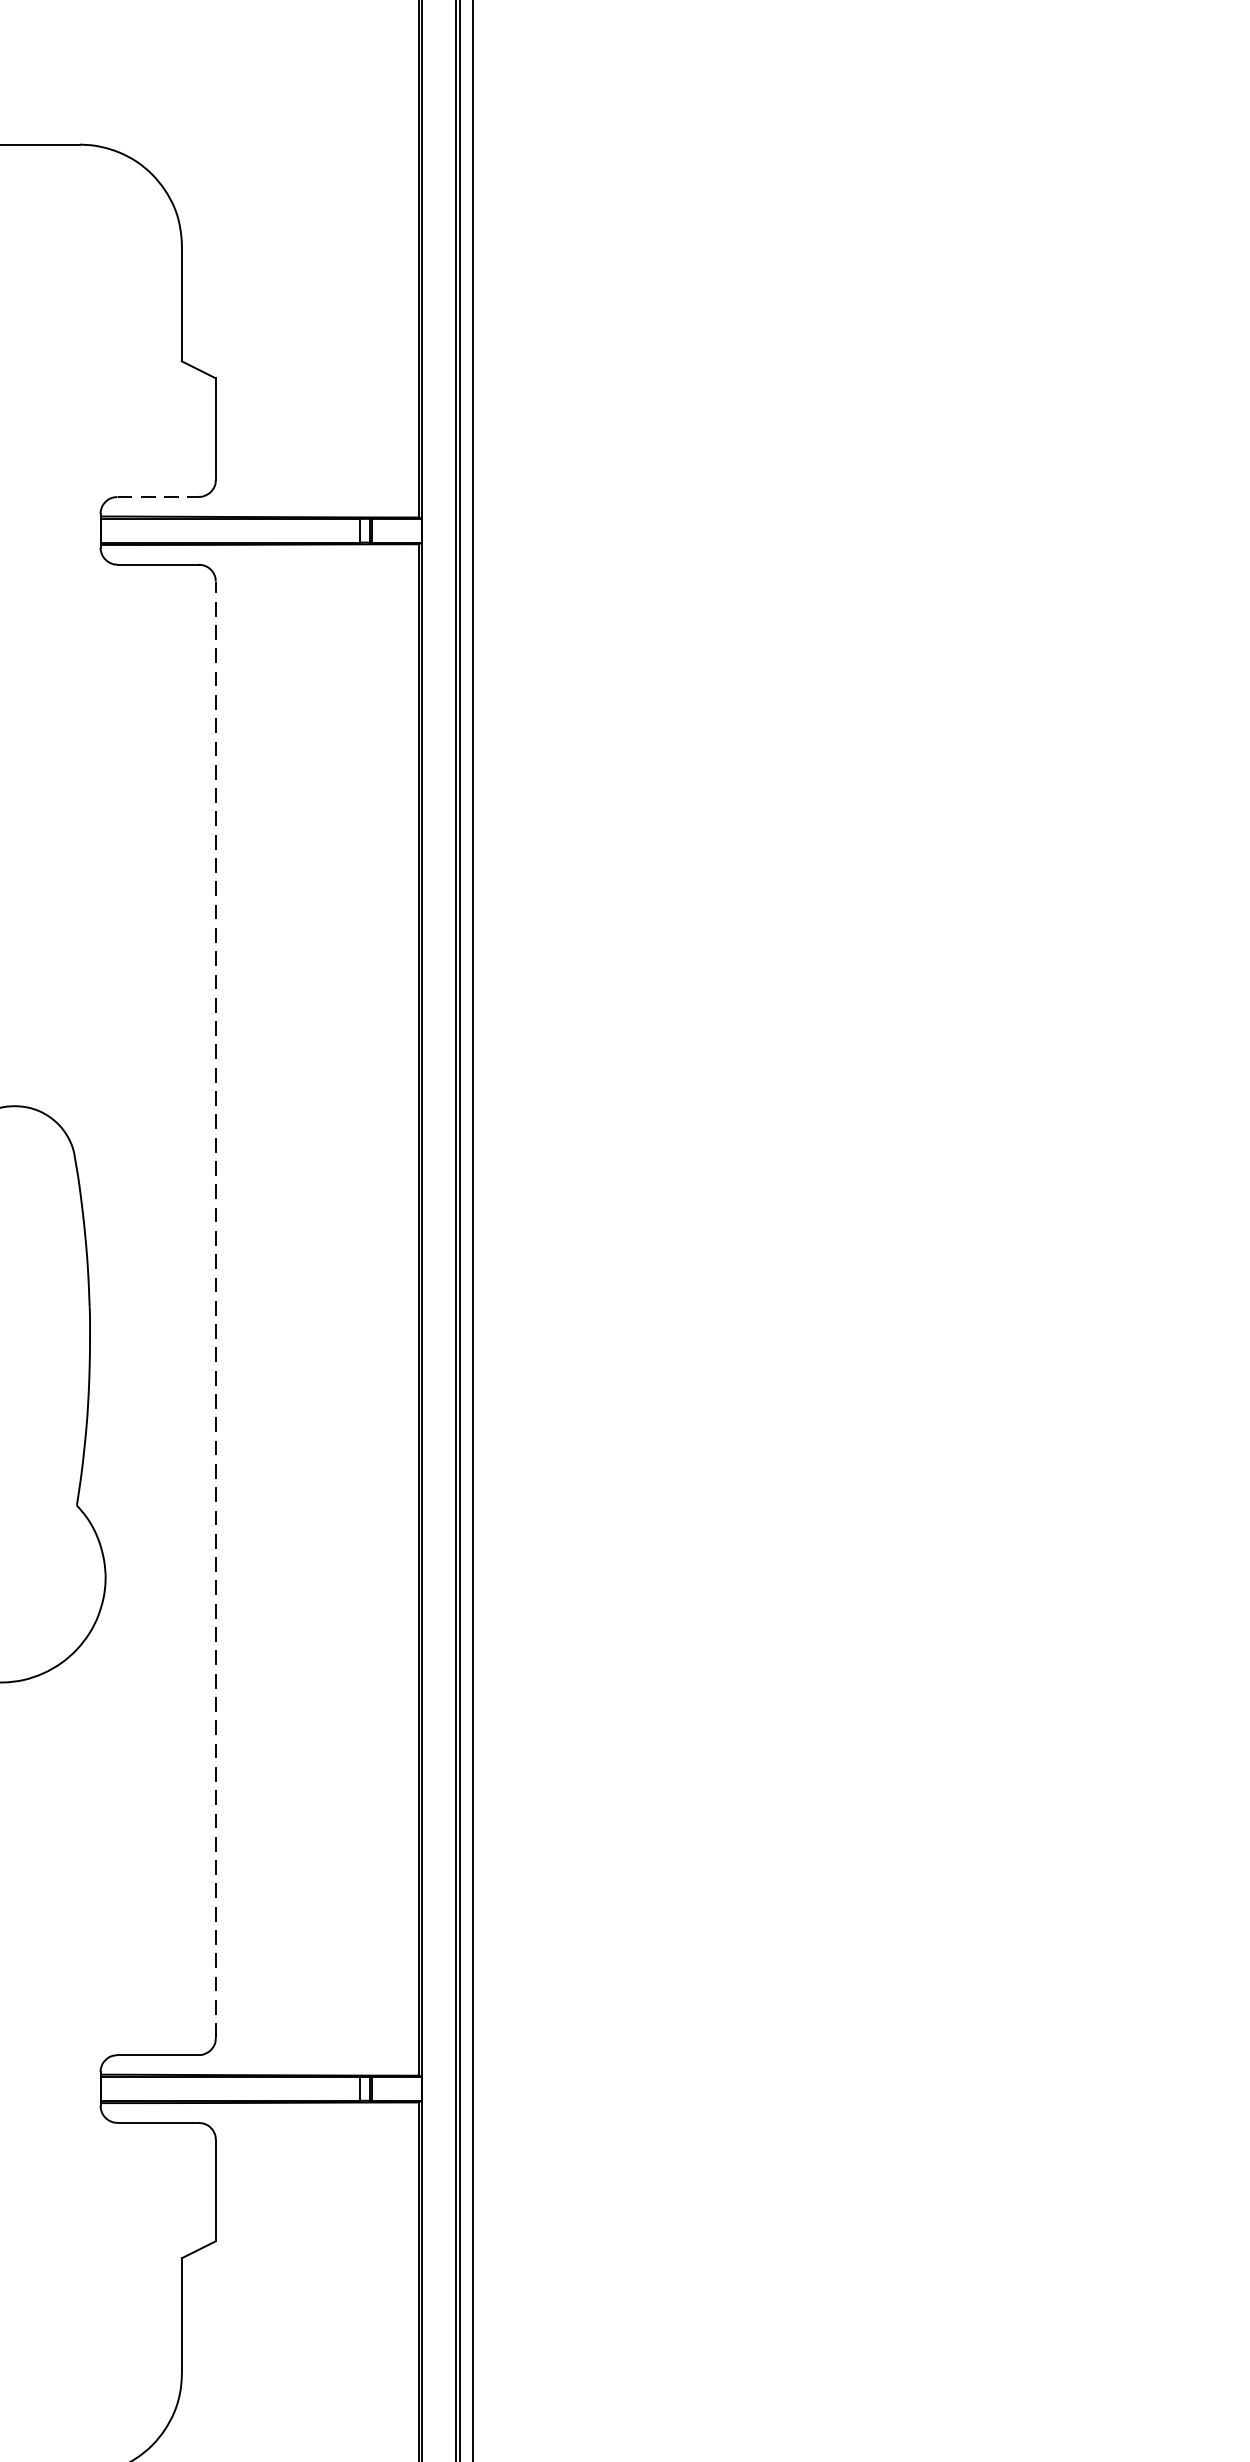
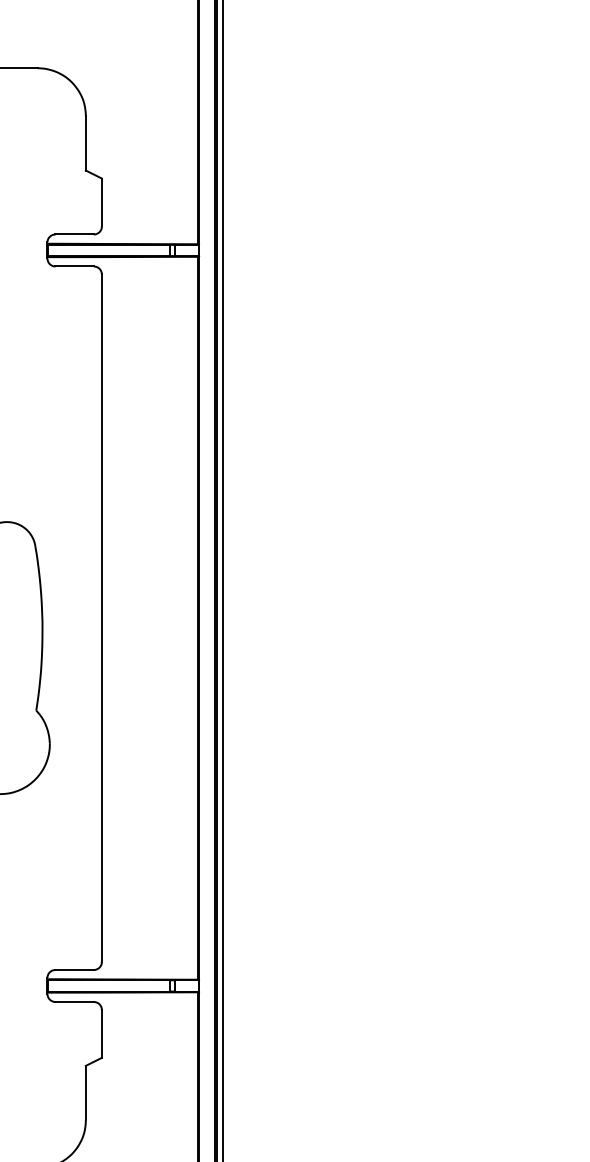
line: (159, 496) -> (75, 234), dashed -> solid
line: (215, 1310) -> (101, 618), dashed -> solid

